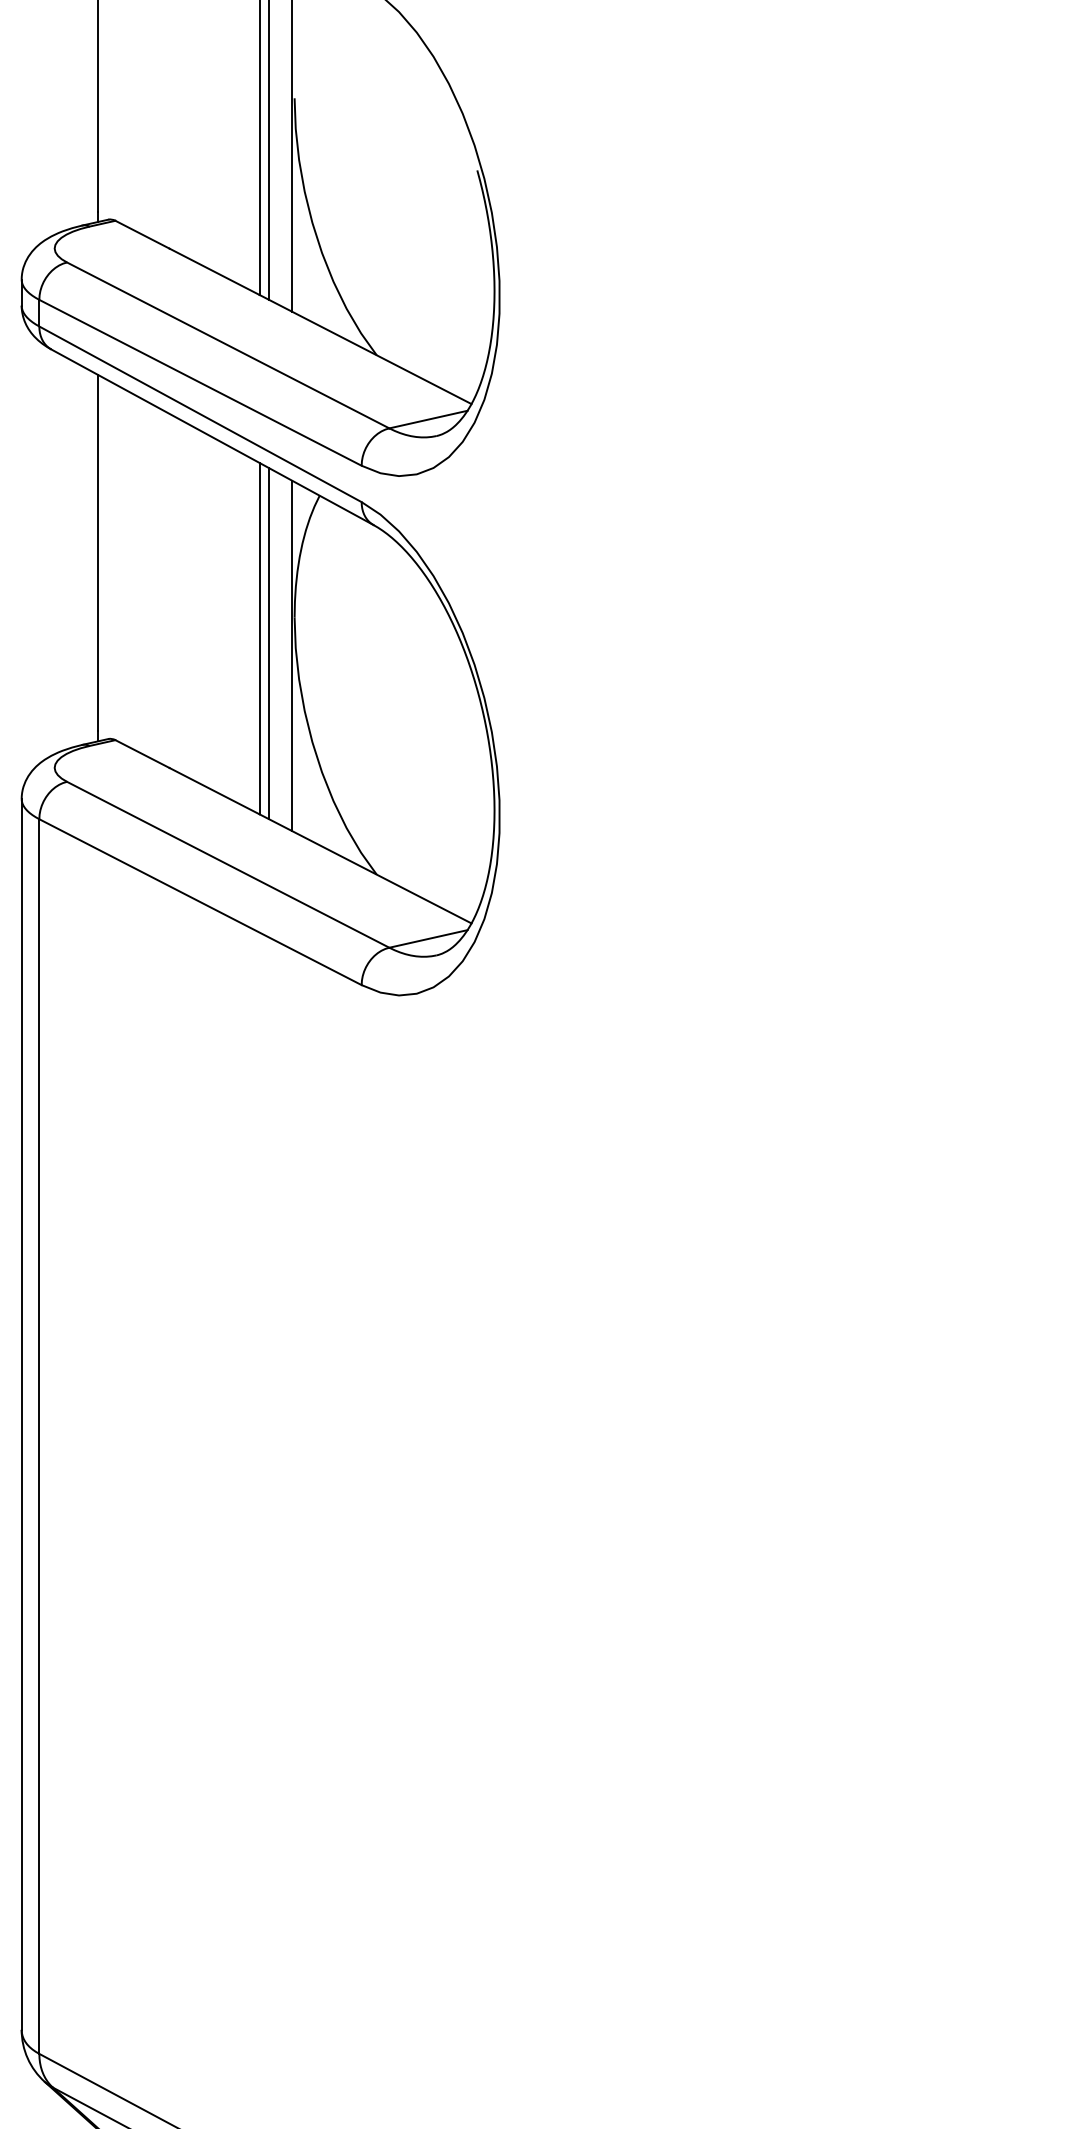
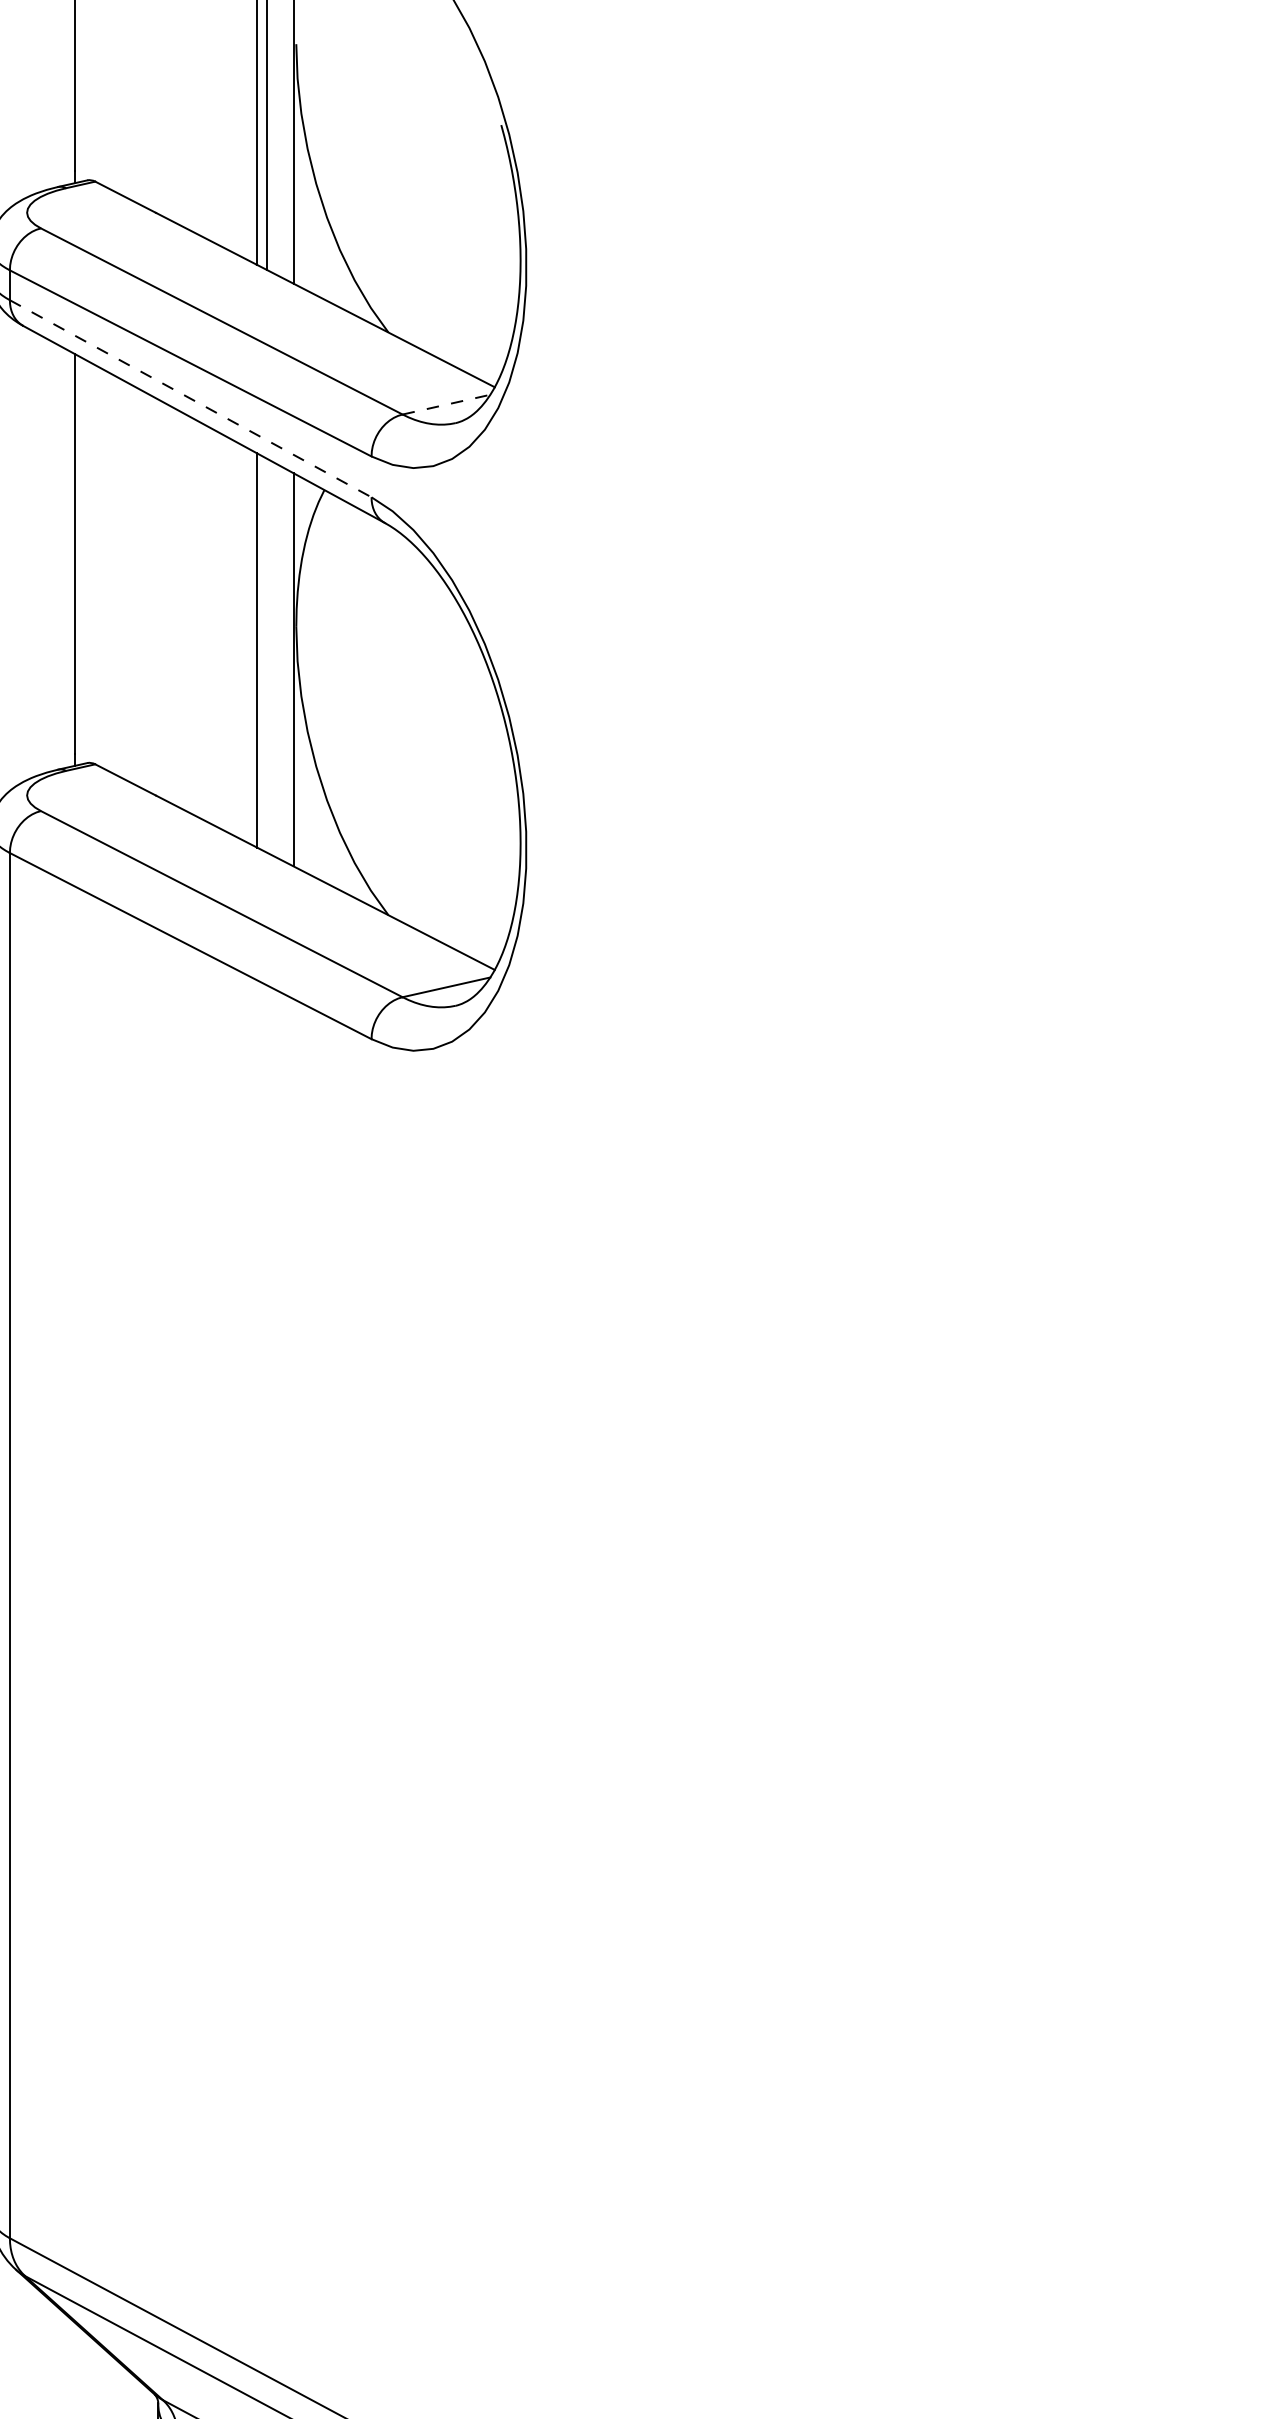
line: (200, 414) -> (190, 398), solid -> dashed
line: (428, 419) -> (446, 404), solid -> dashed
line: (268, 643) -> (267, 655), removed

